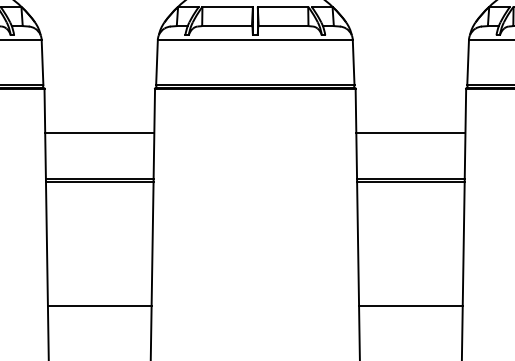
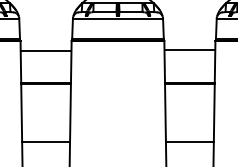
line: (98, 132) -> (45, 50), moved
line: (410, 132) -> (189, 49), moved

